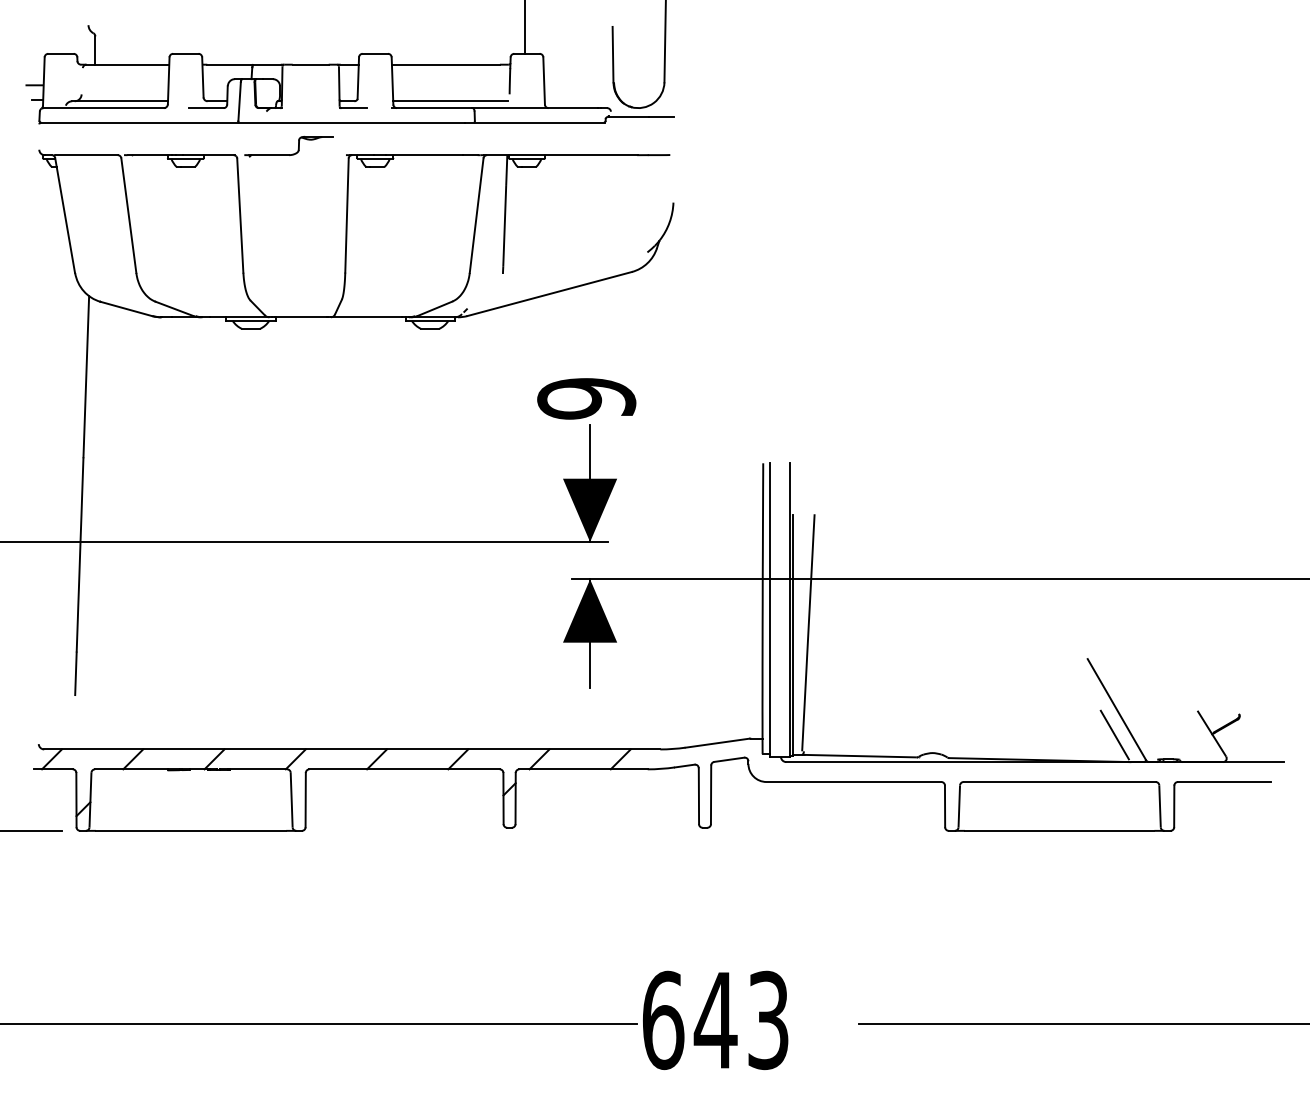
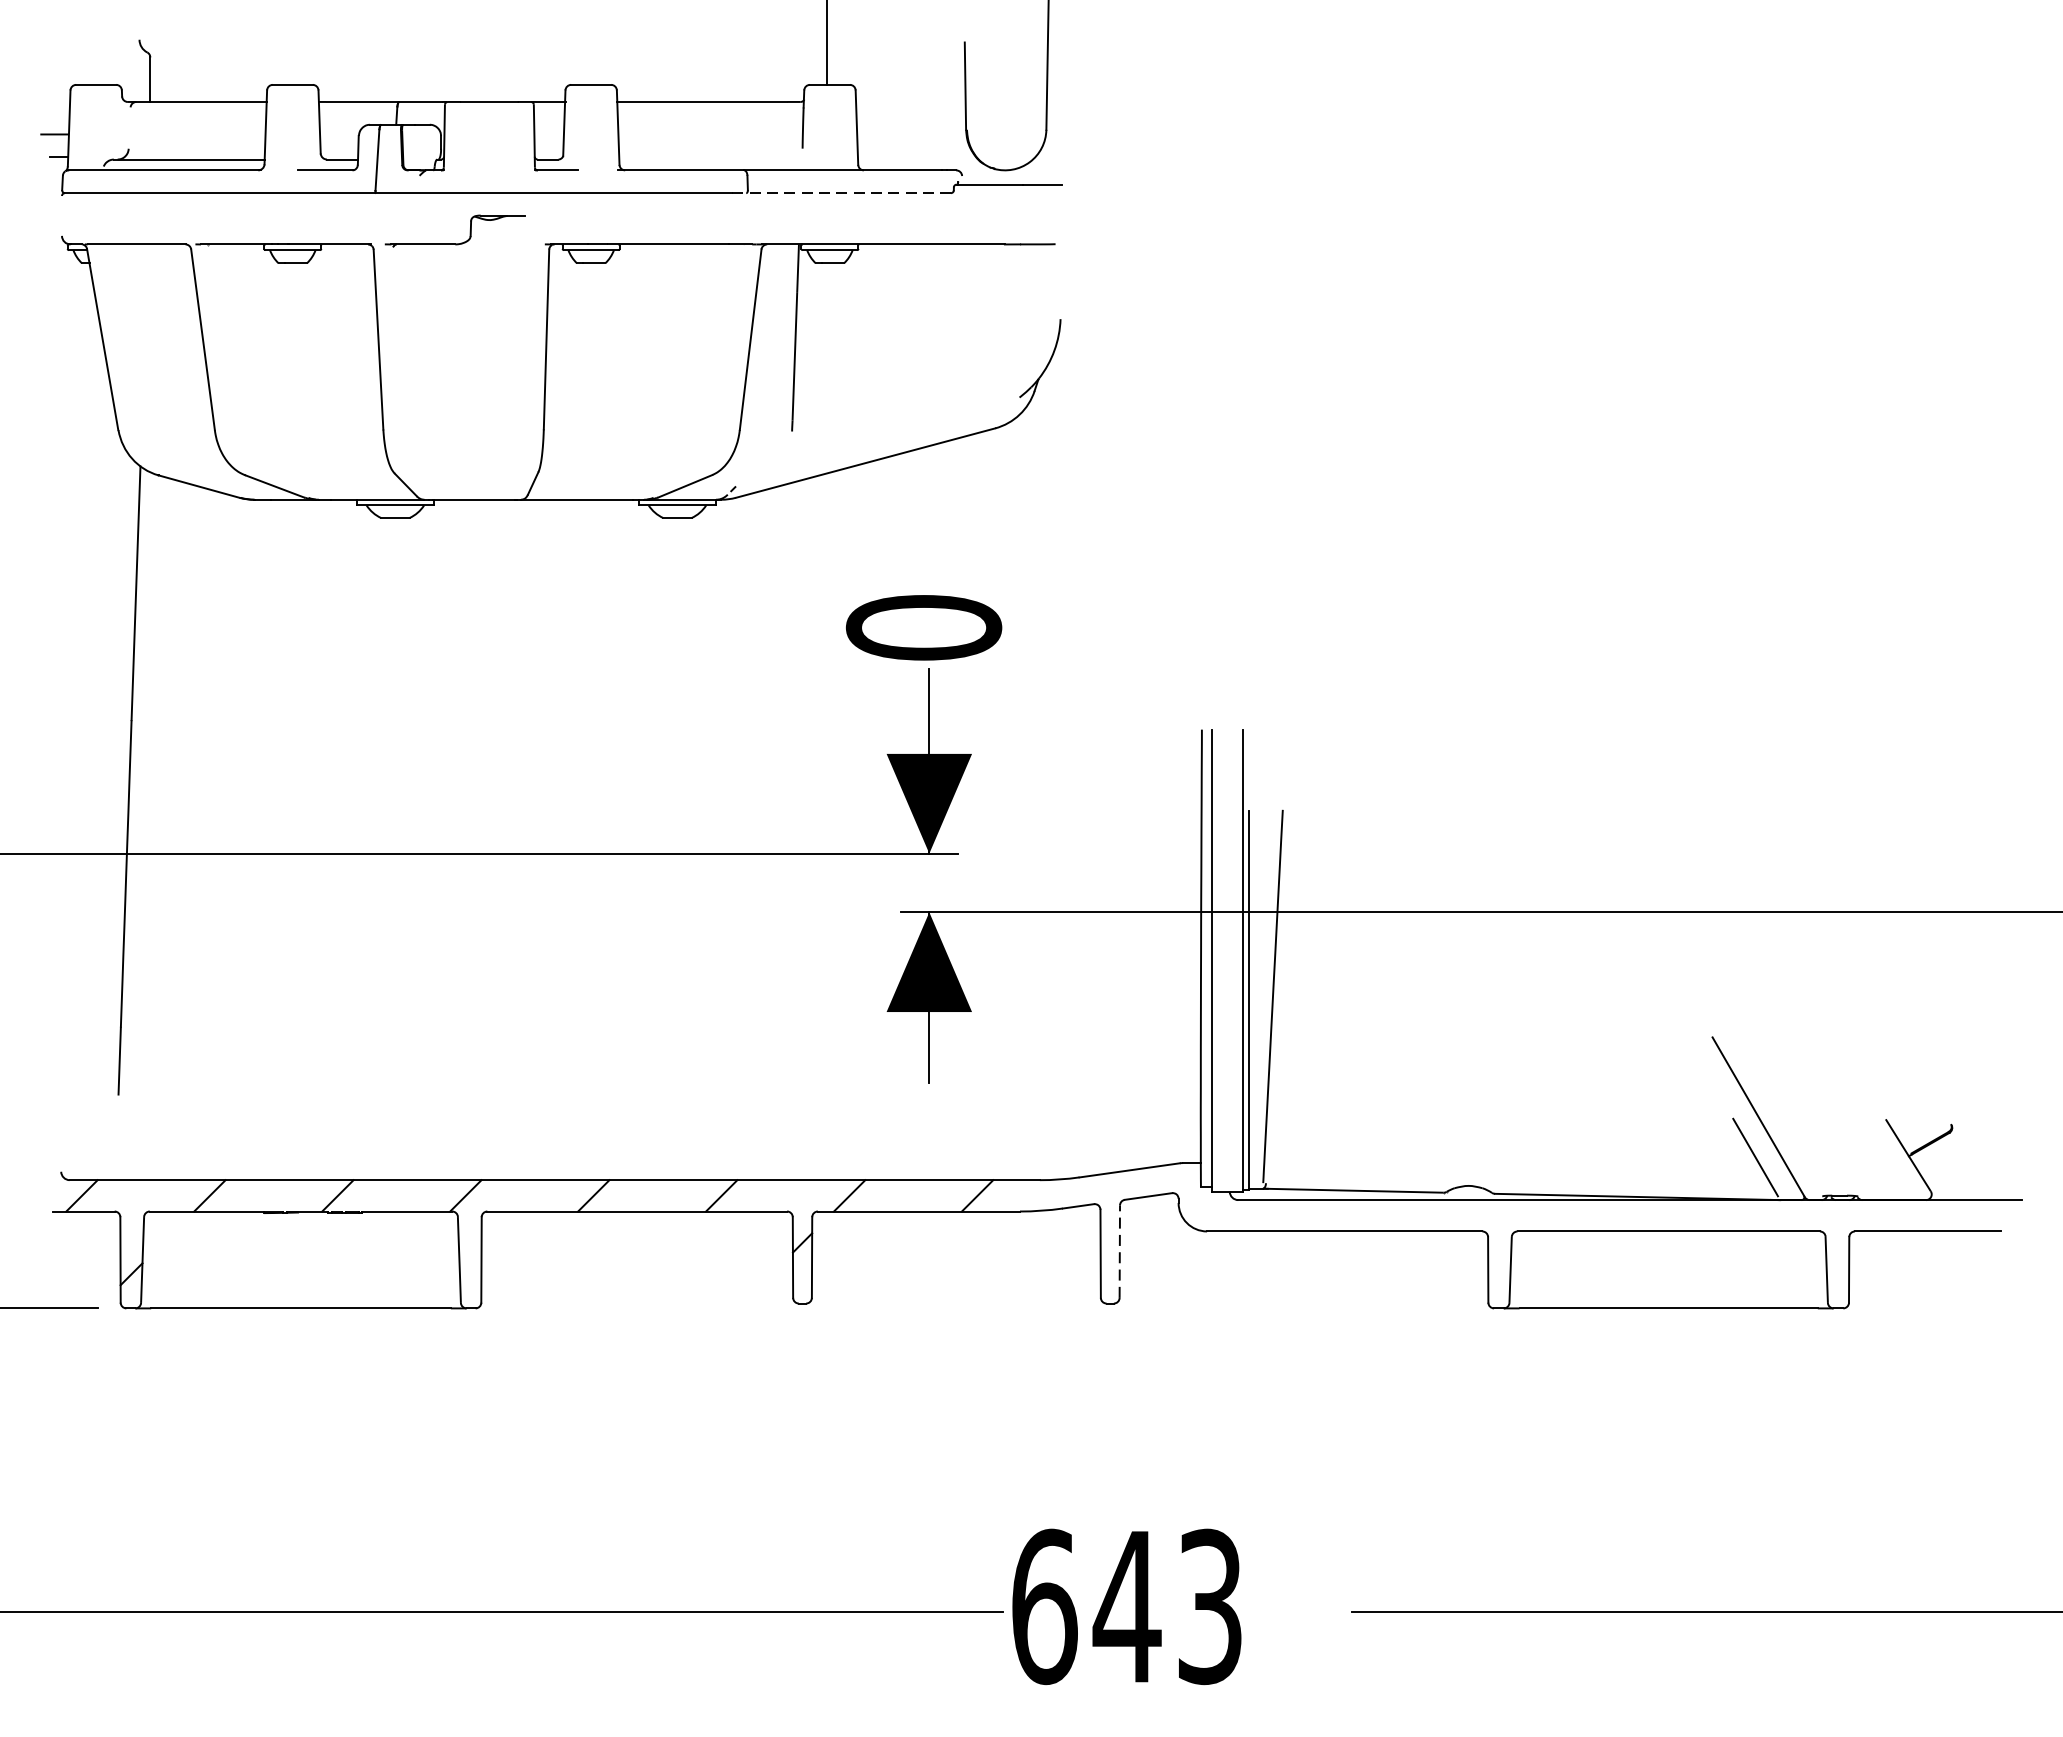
line: (450, 101) -> (709, 159), removed
line: (534, 122) -> (841, 192), solid -> dashed
text: (586, 398) -> (923, 627), 9 -> 0
line: (711, 794) -> (1120, 1251), solid -> dashed

